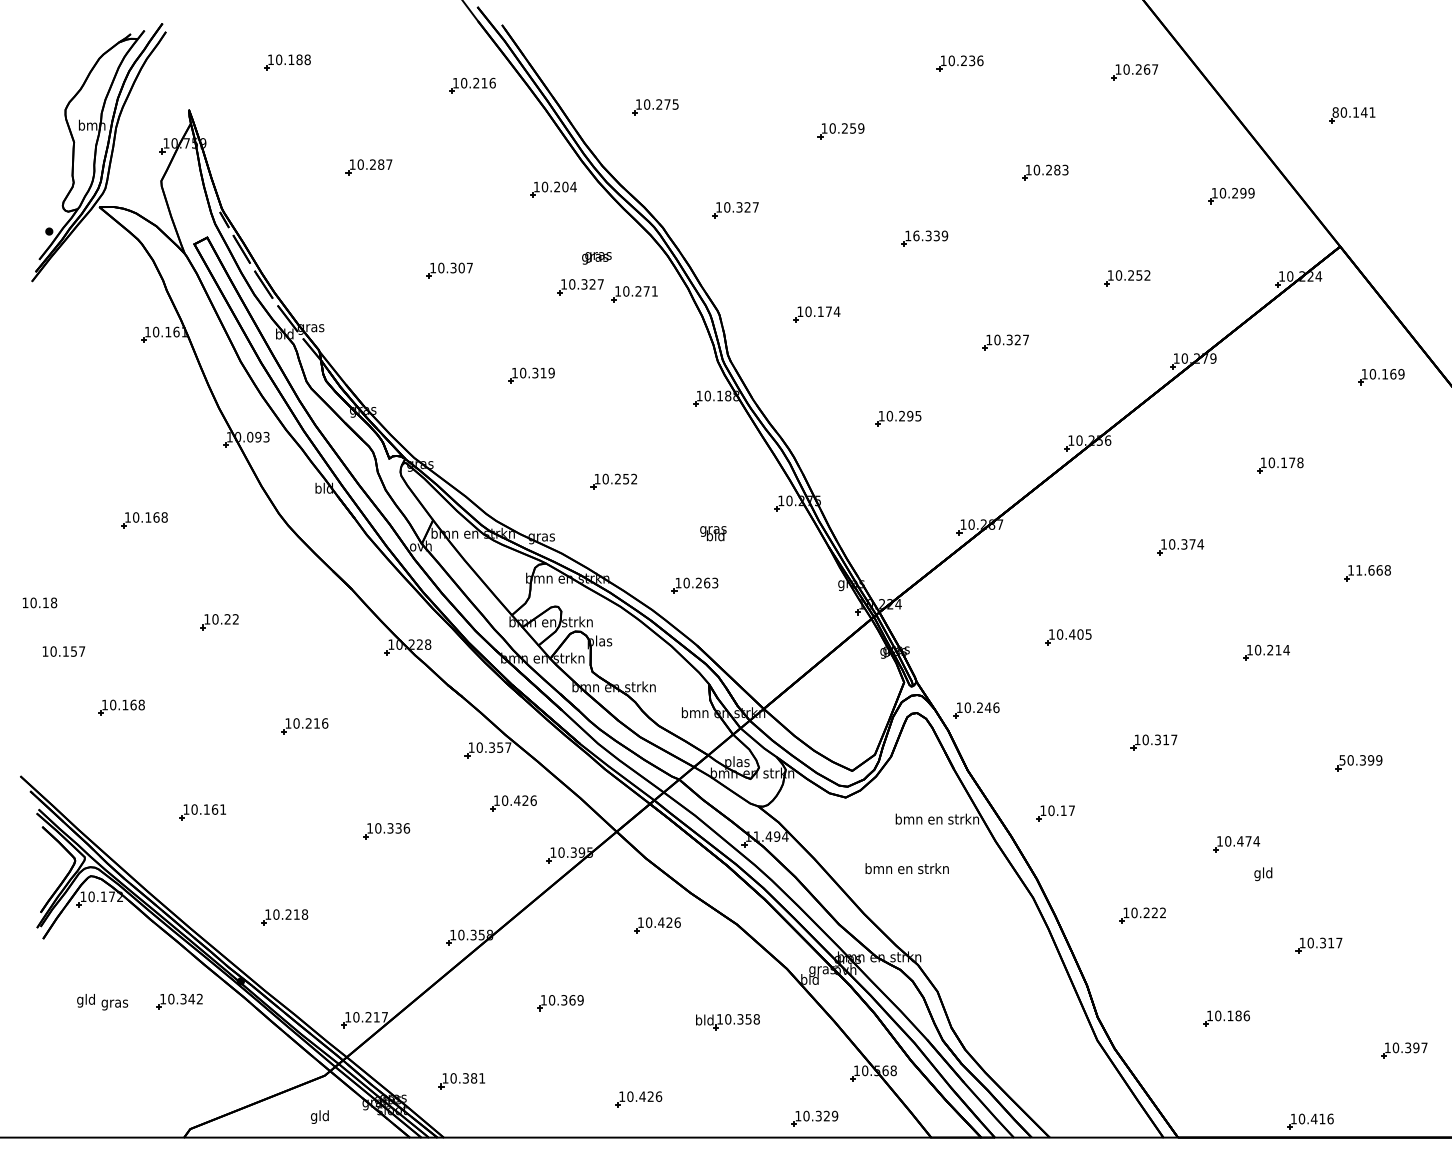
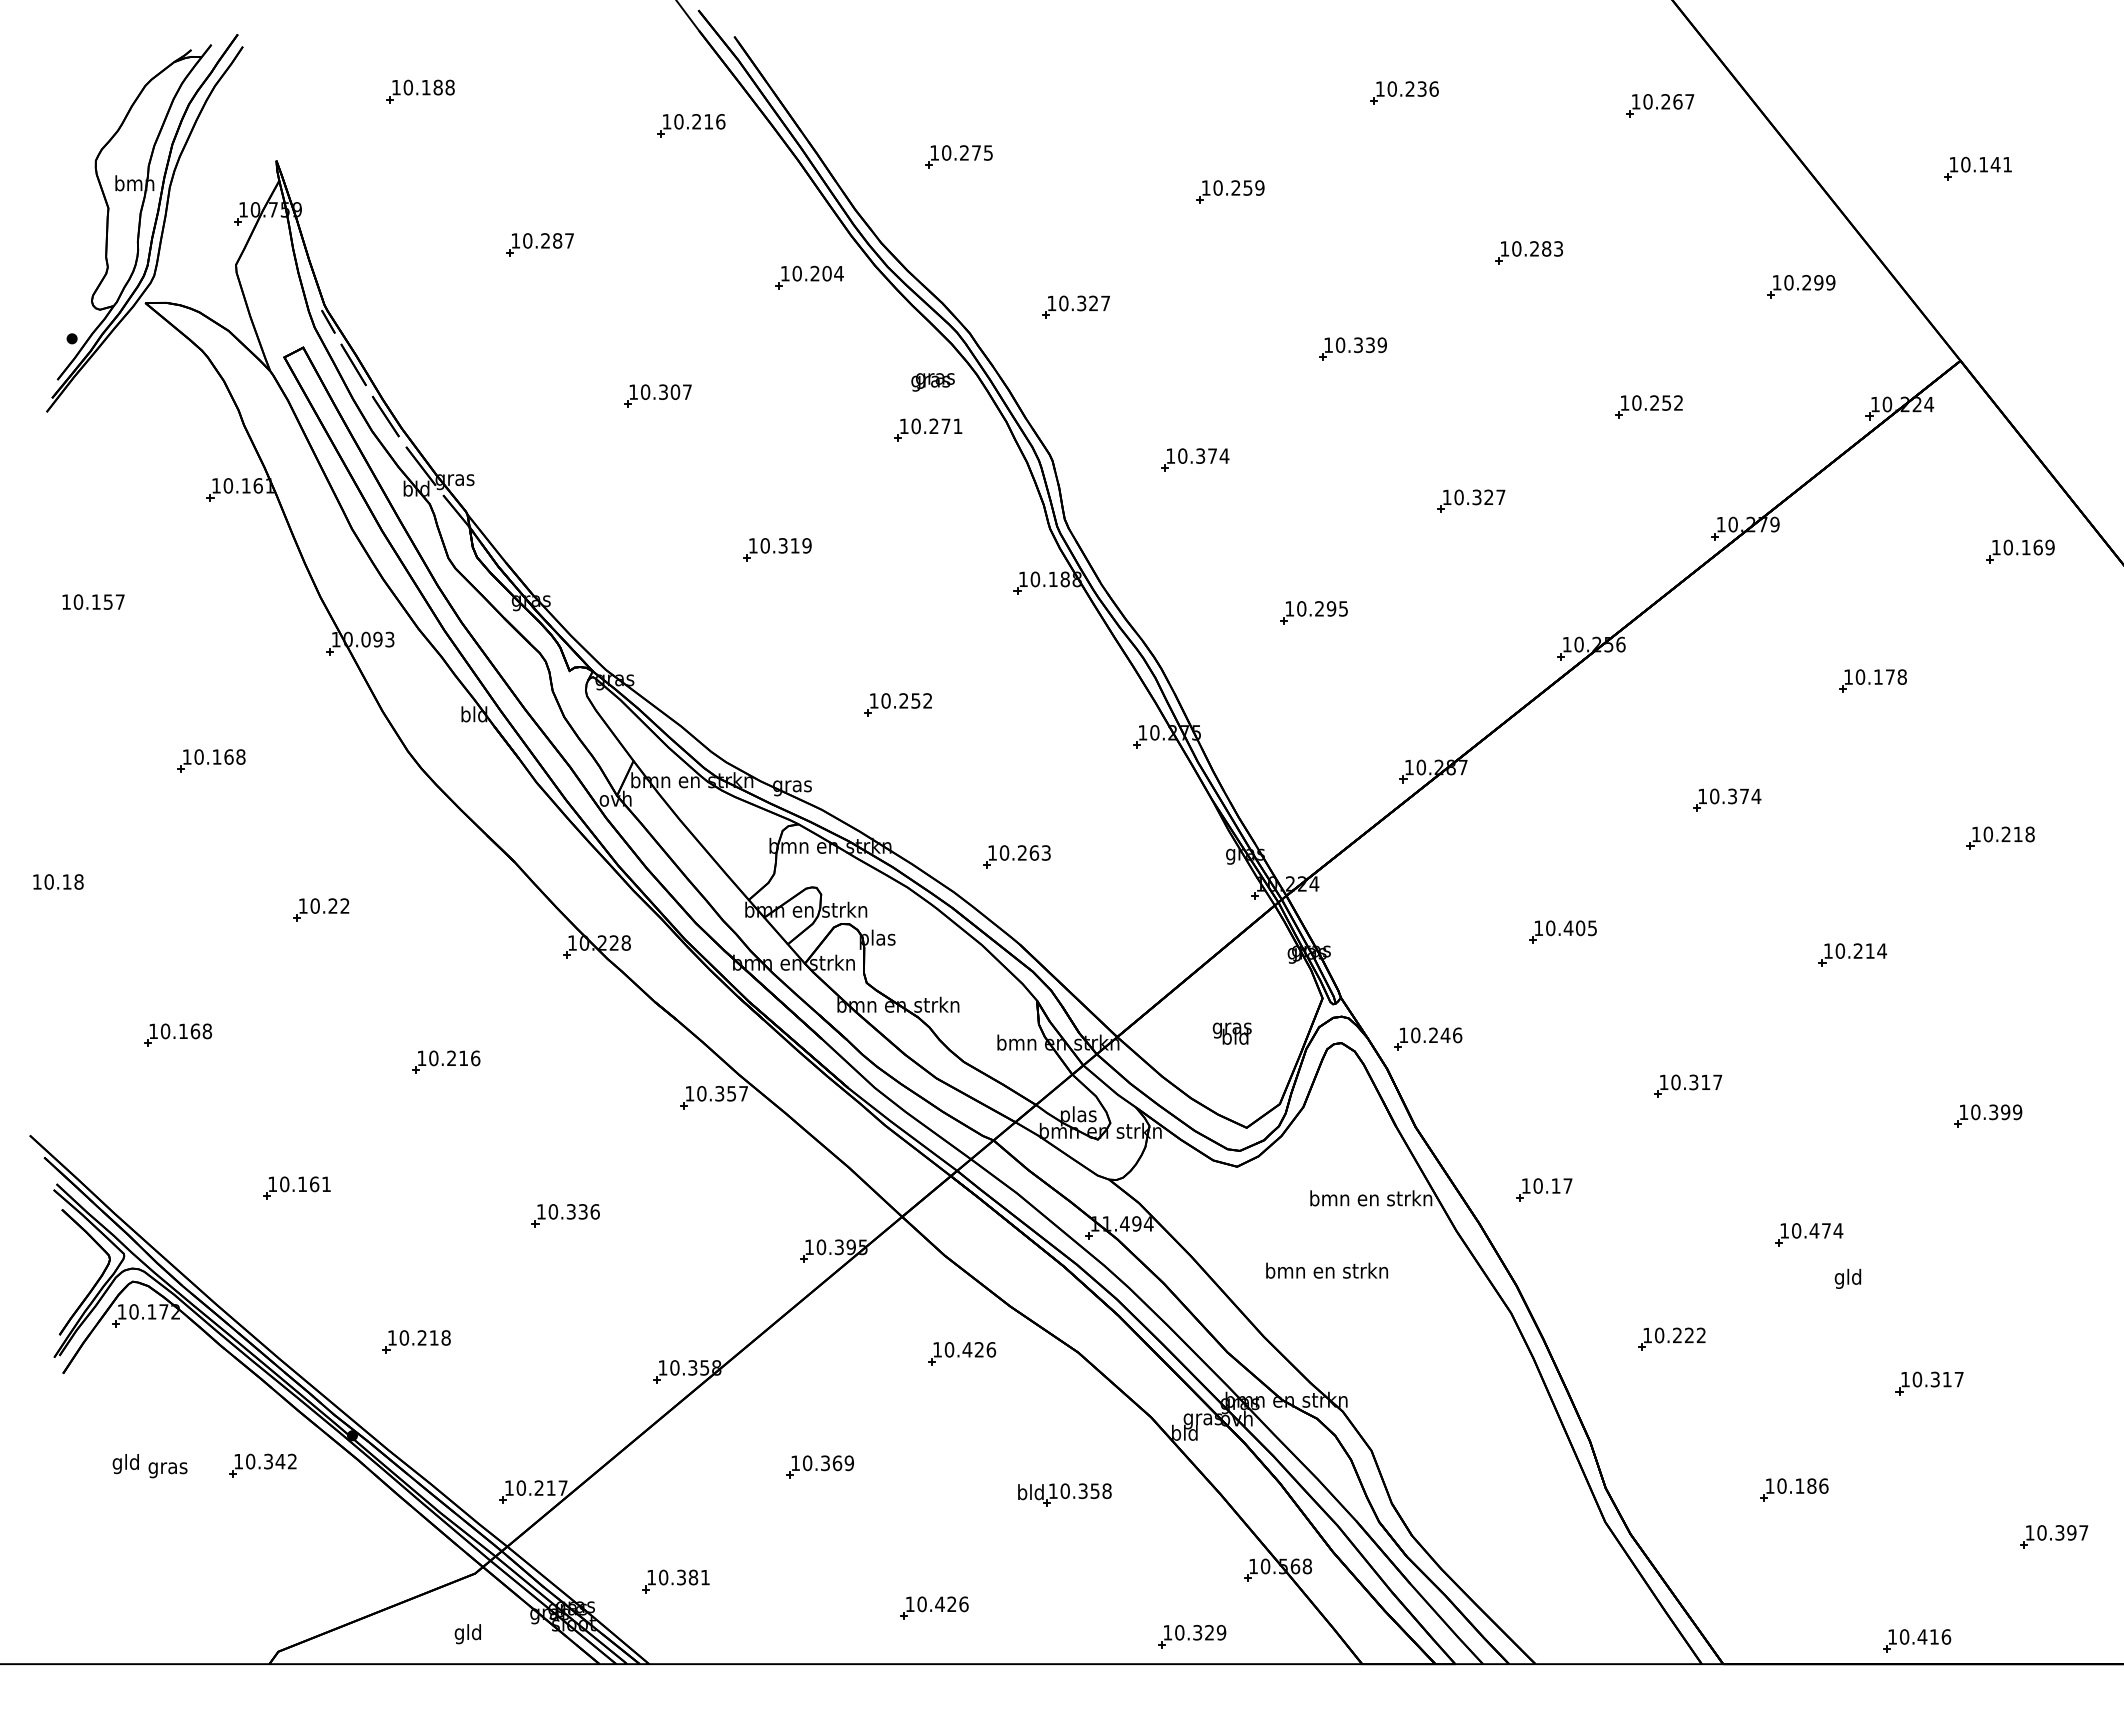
text: (1335, 112) -> (1953, 164), 80.141 -> 10.141
text: (916, 235) -> (1340, 344), 16.339 -> 10.339
text: (596, 258) -> (932, 382), moved
part: (580, 287) -> (849, 420), removed
text: (820, 311) -> (1200, 455), 10.174 -> 10.374
text: (713, 533) -> (1232, 1033), moved
text: (1369, 570) -> (2003, 834), 11.668 -> 10.218
text: (63, 651) -> (92, 602), moved
text: (1342, 760) -> (1963, 1112), 50.399 -> 10.399
part: (513, 803) -> (751, 1175), removed

